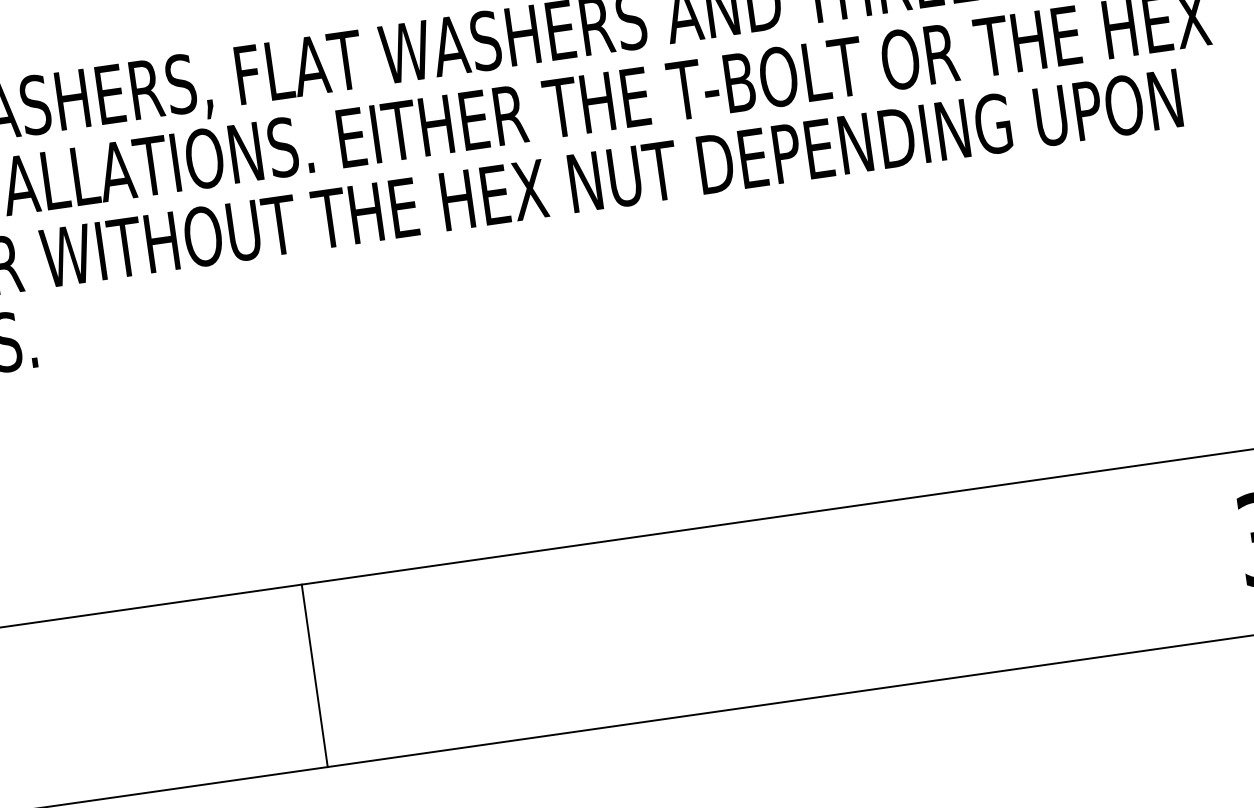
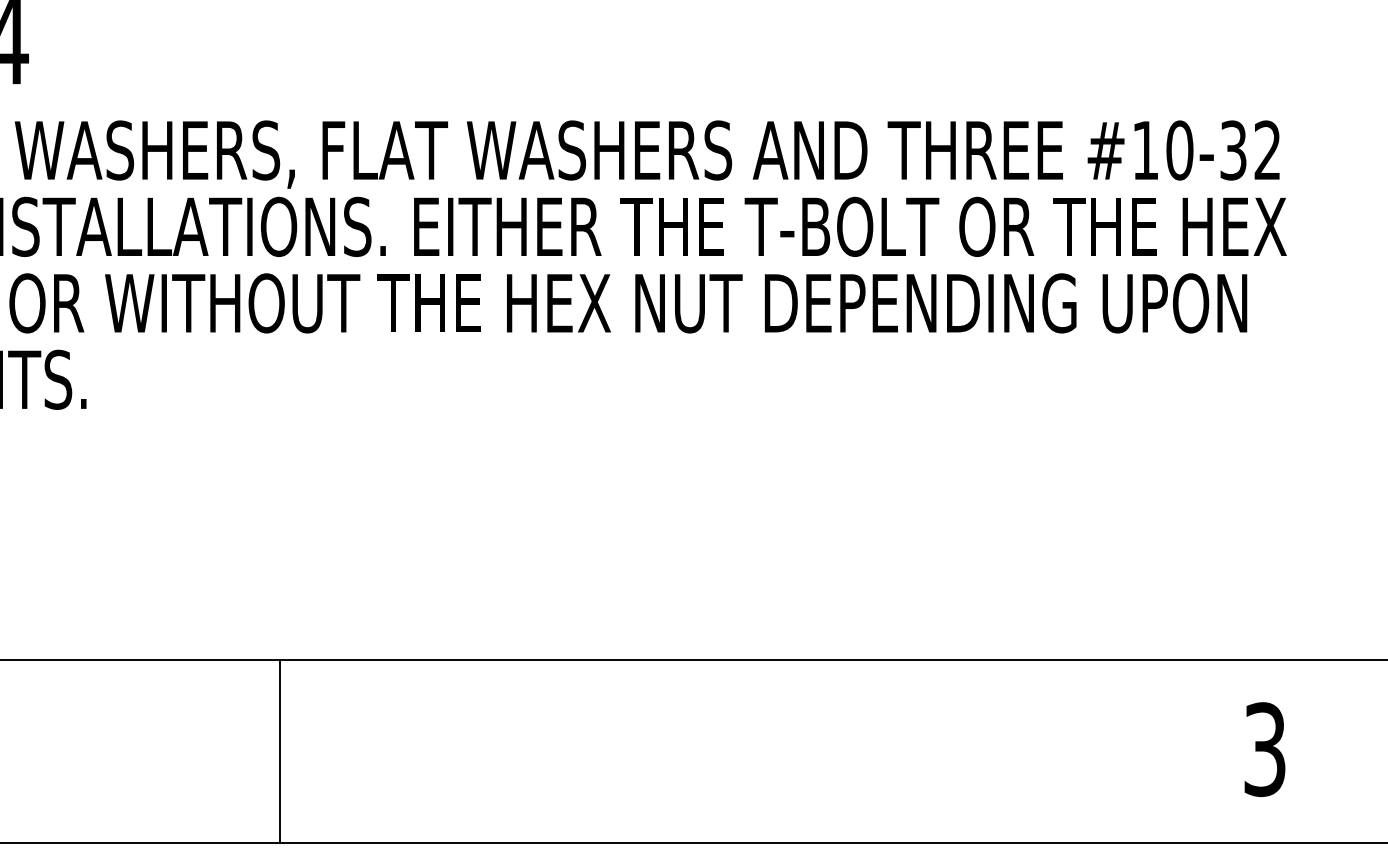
line: (314, 675) -> (279, 750), moved

